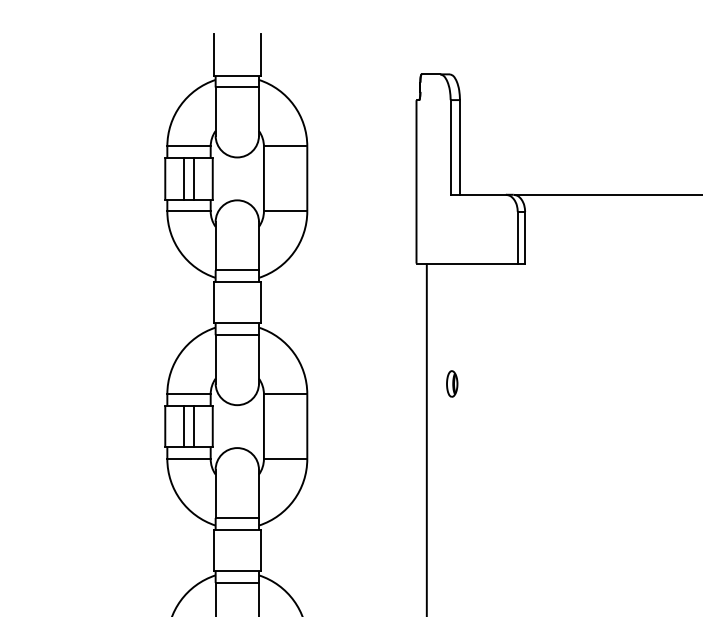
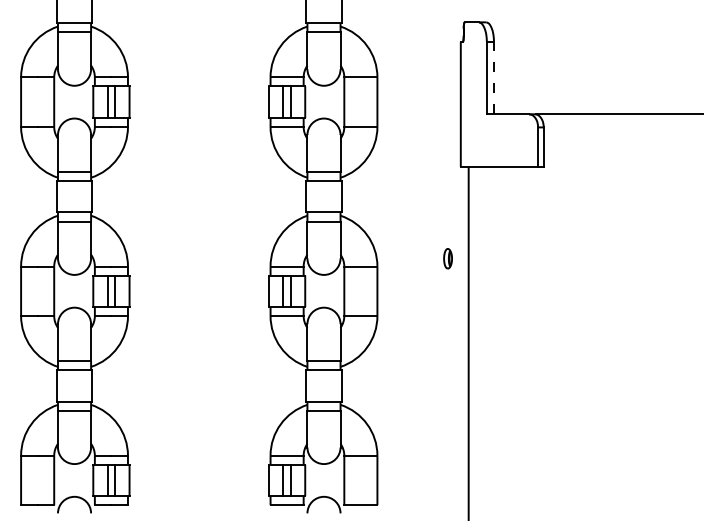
line: (460, 146) -> (494, 77), solid -> dashed
part: (451, 383) -> (447, 258), moved

